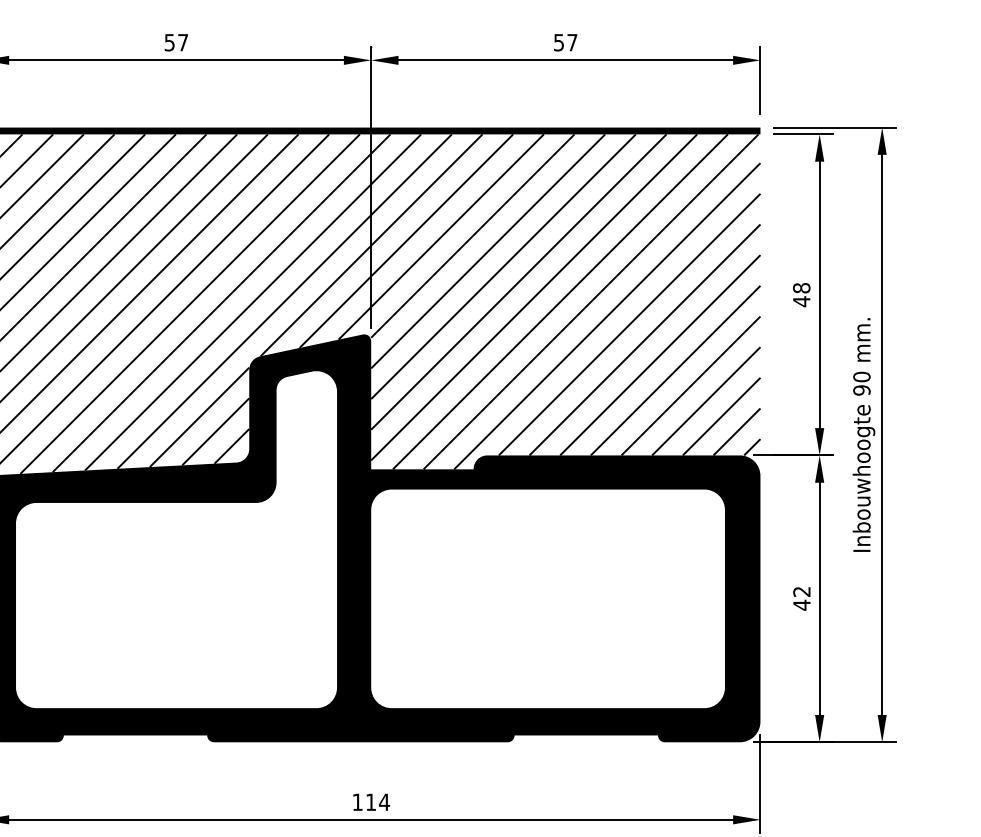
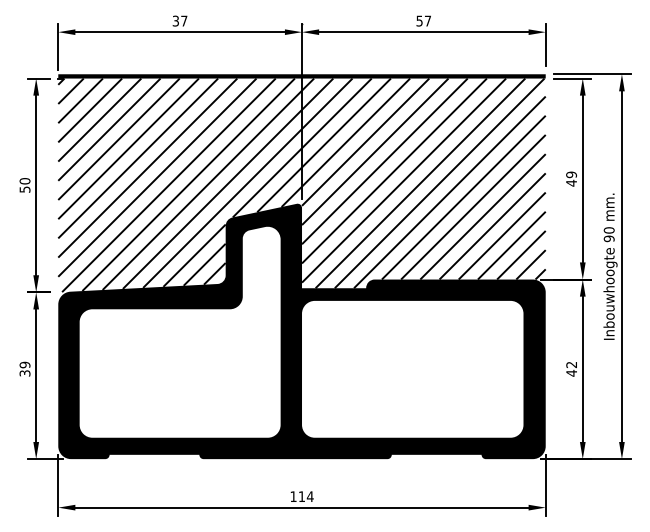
text: (169, 41) -> (175, 20), 57 -> 37
text: (801, 287) -> (571, 174), 48 -> 49

